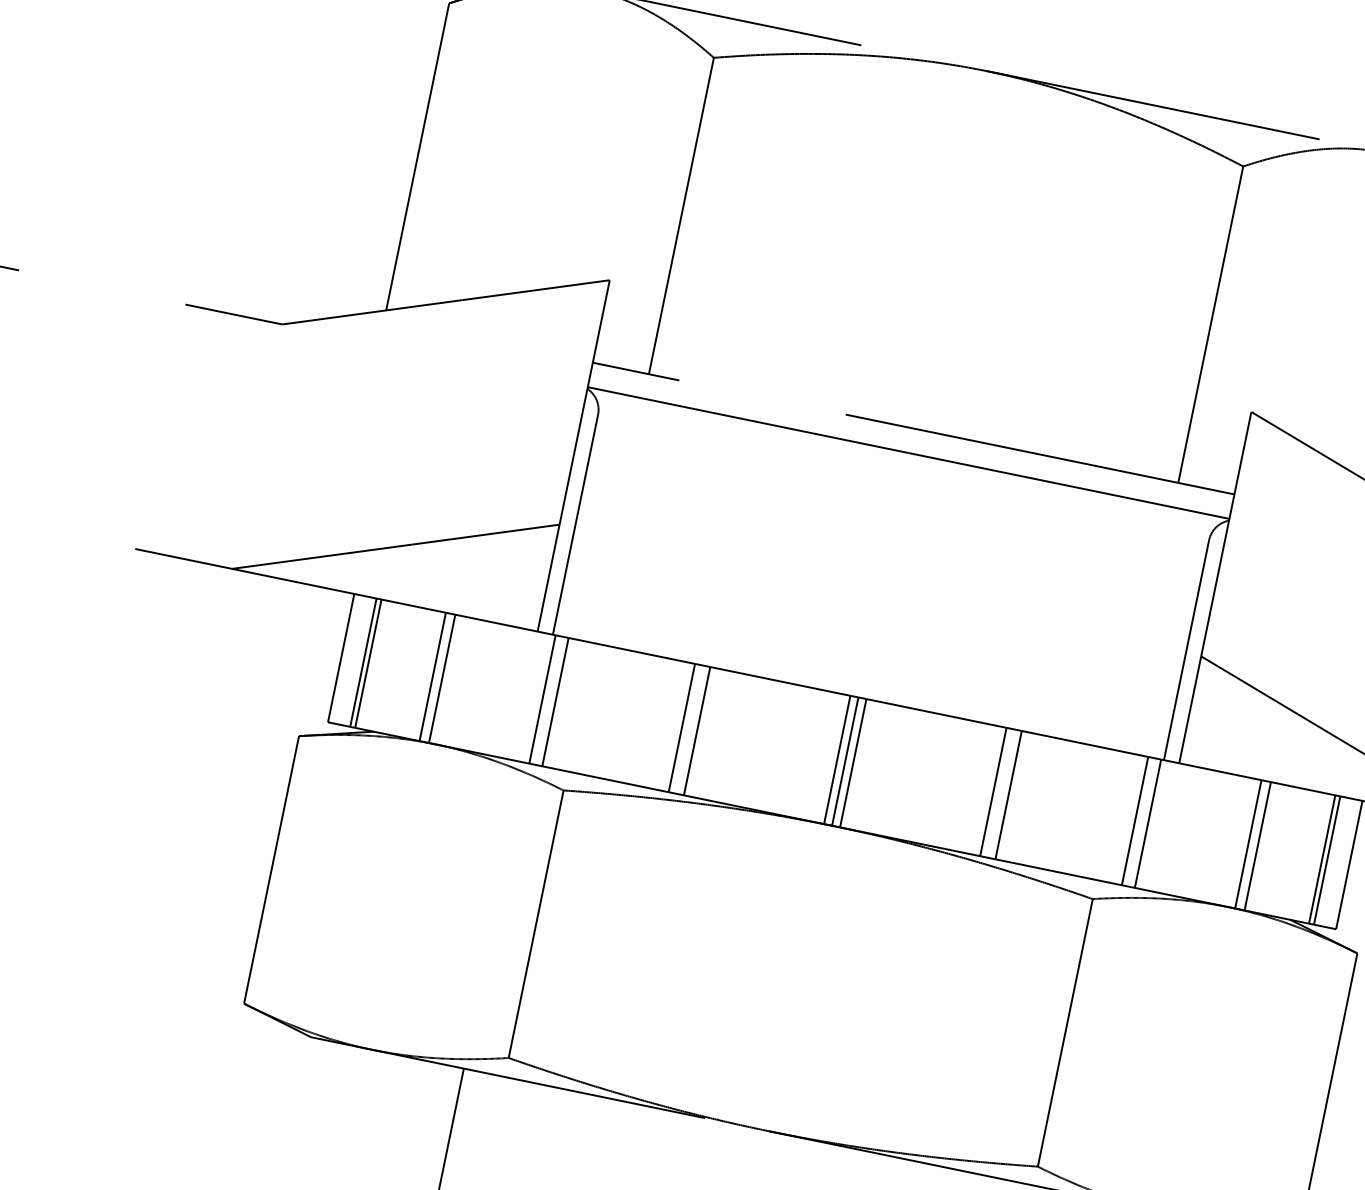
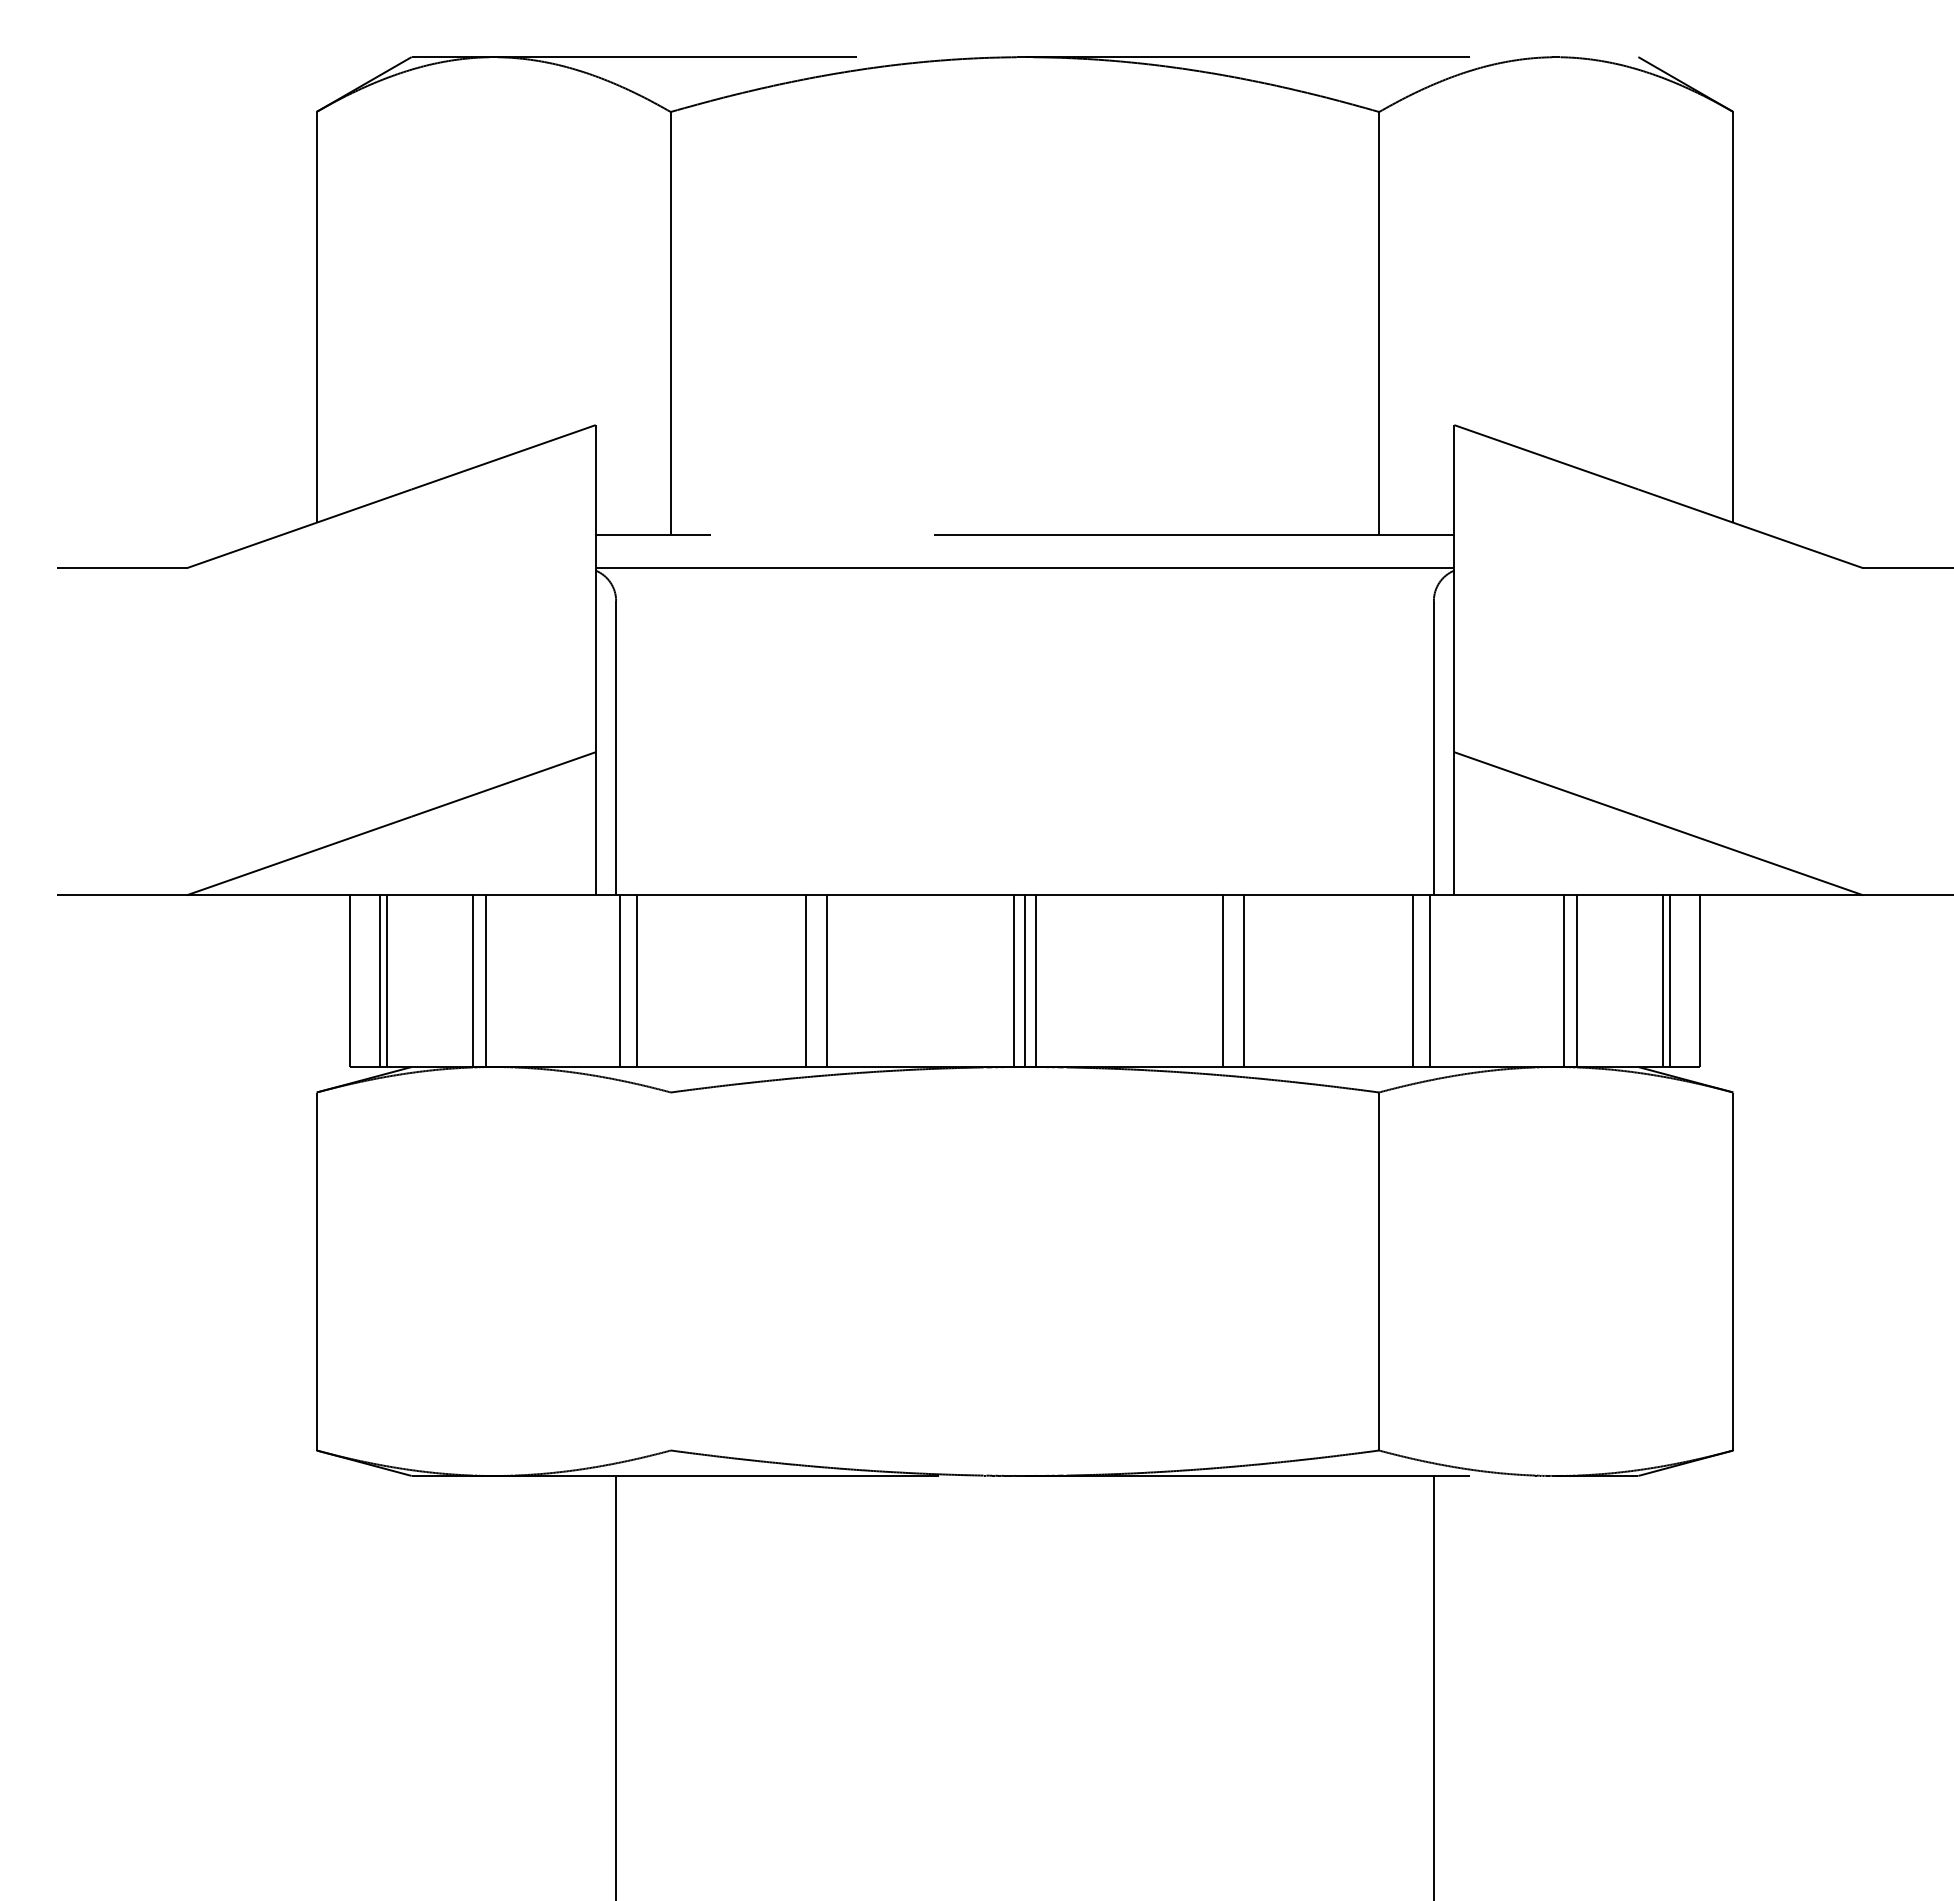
line: (535, 924) -> (670, 1271), removed

